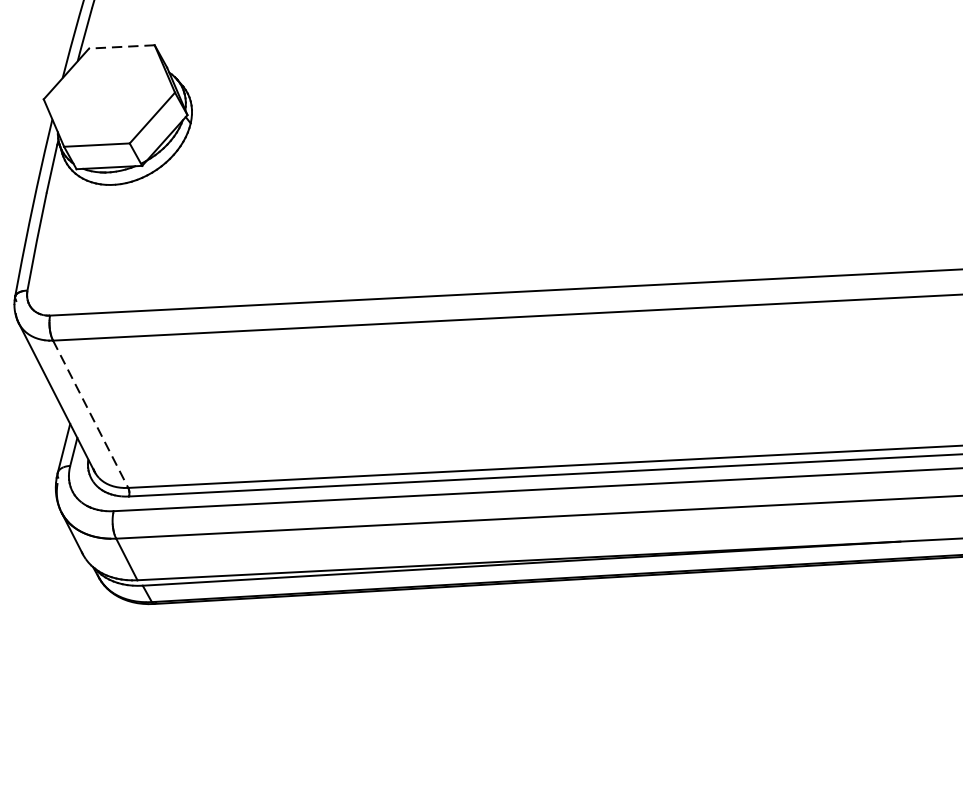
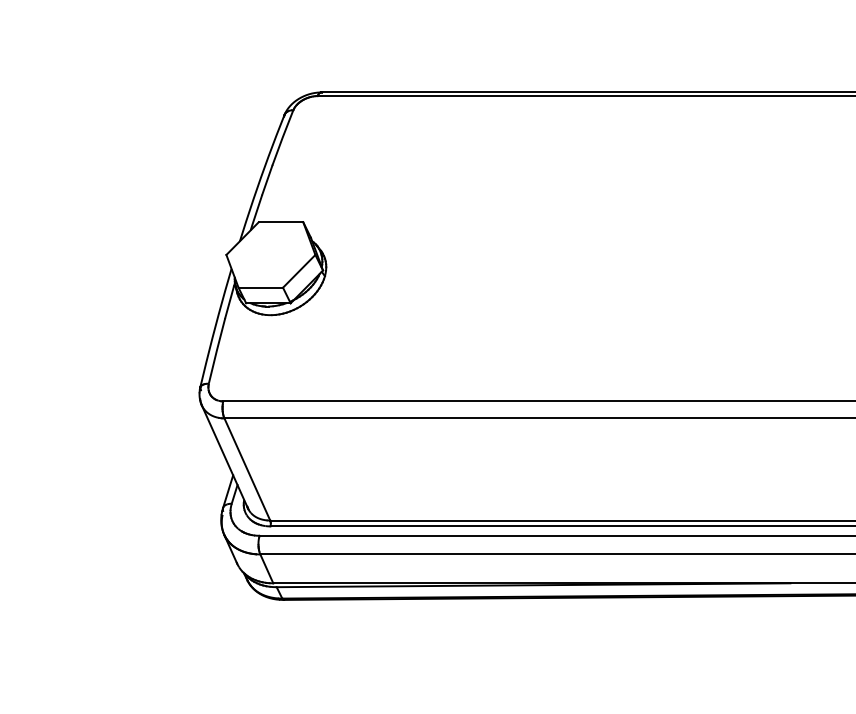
line: (121, 47) -> (280, 222), dashed -> solid
line: (90, 414) -> (247, 469), dashed -> solid

